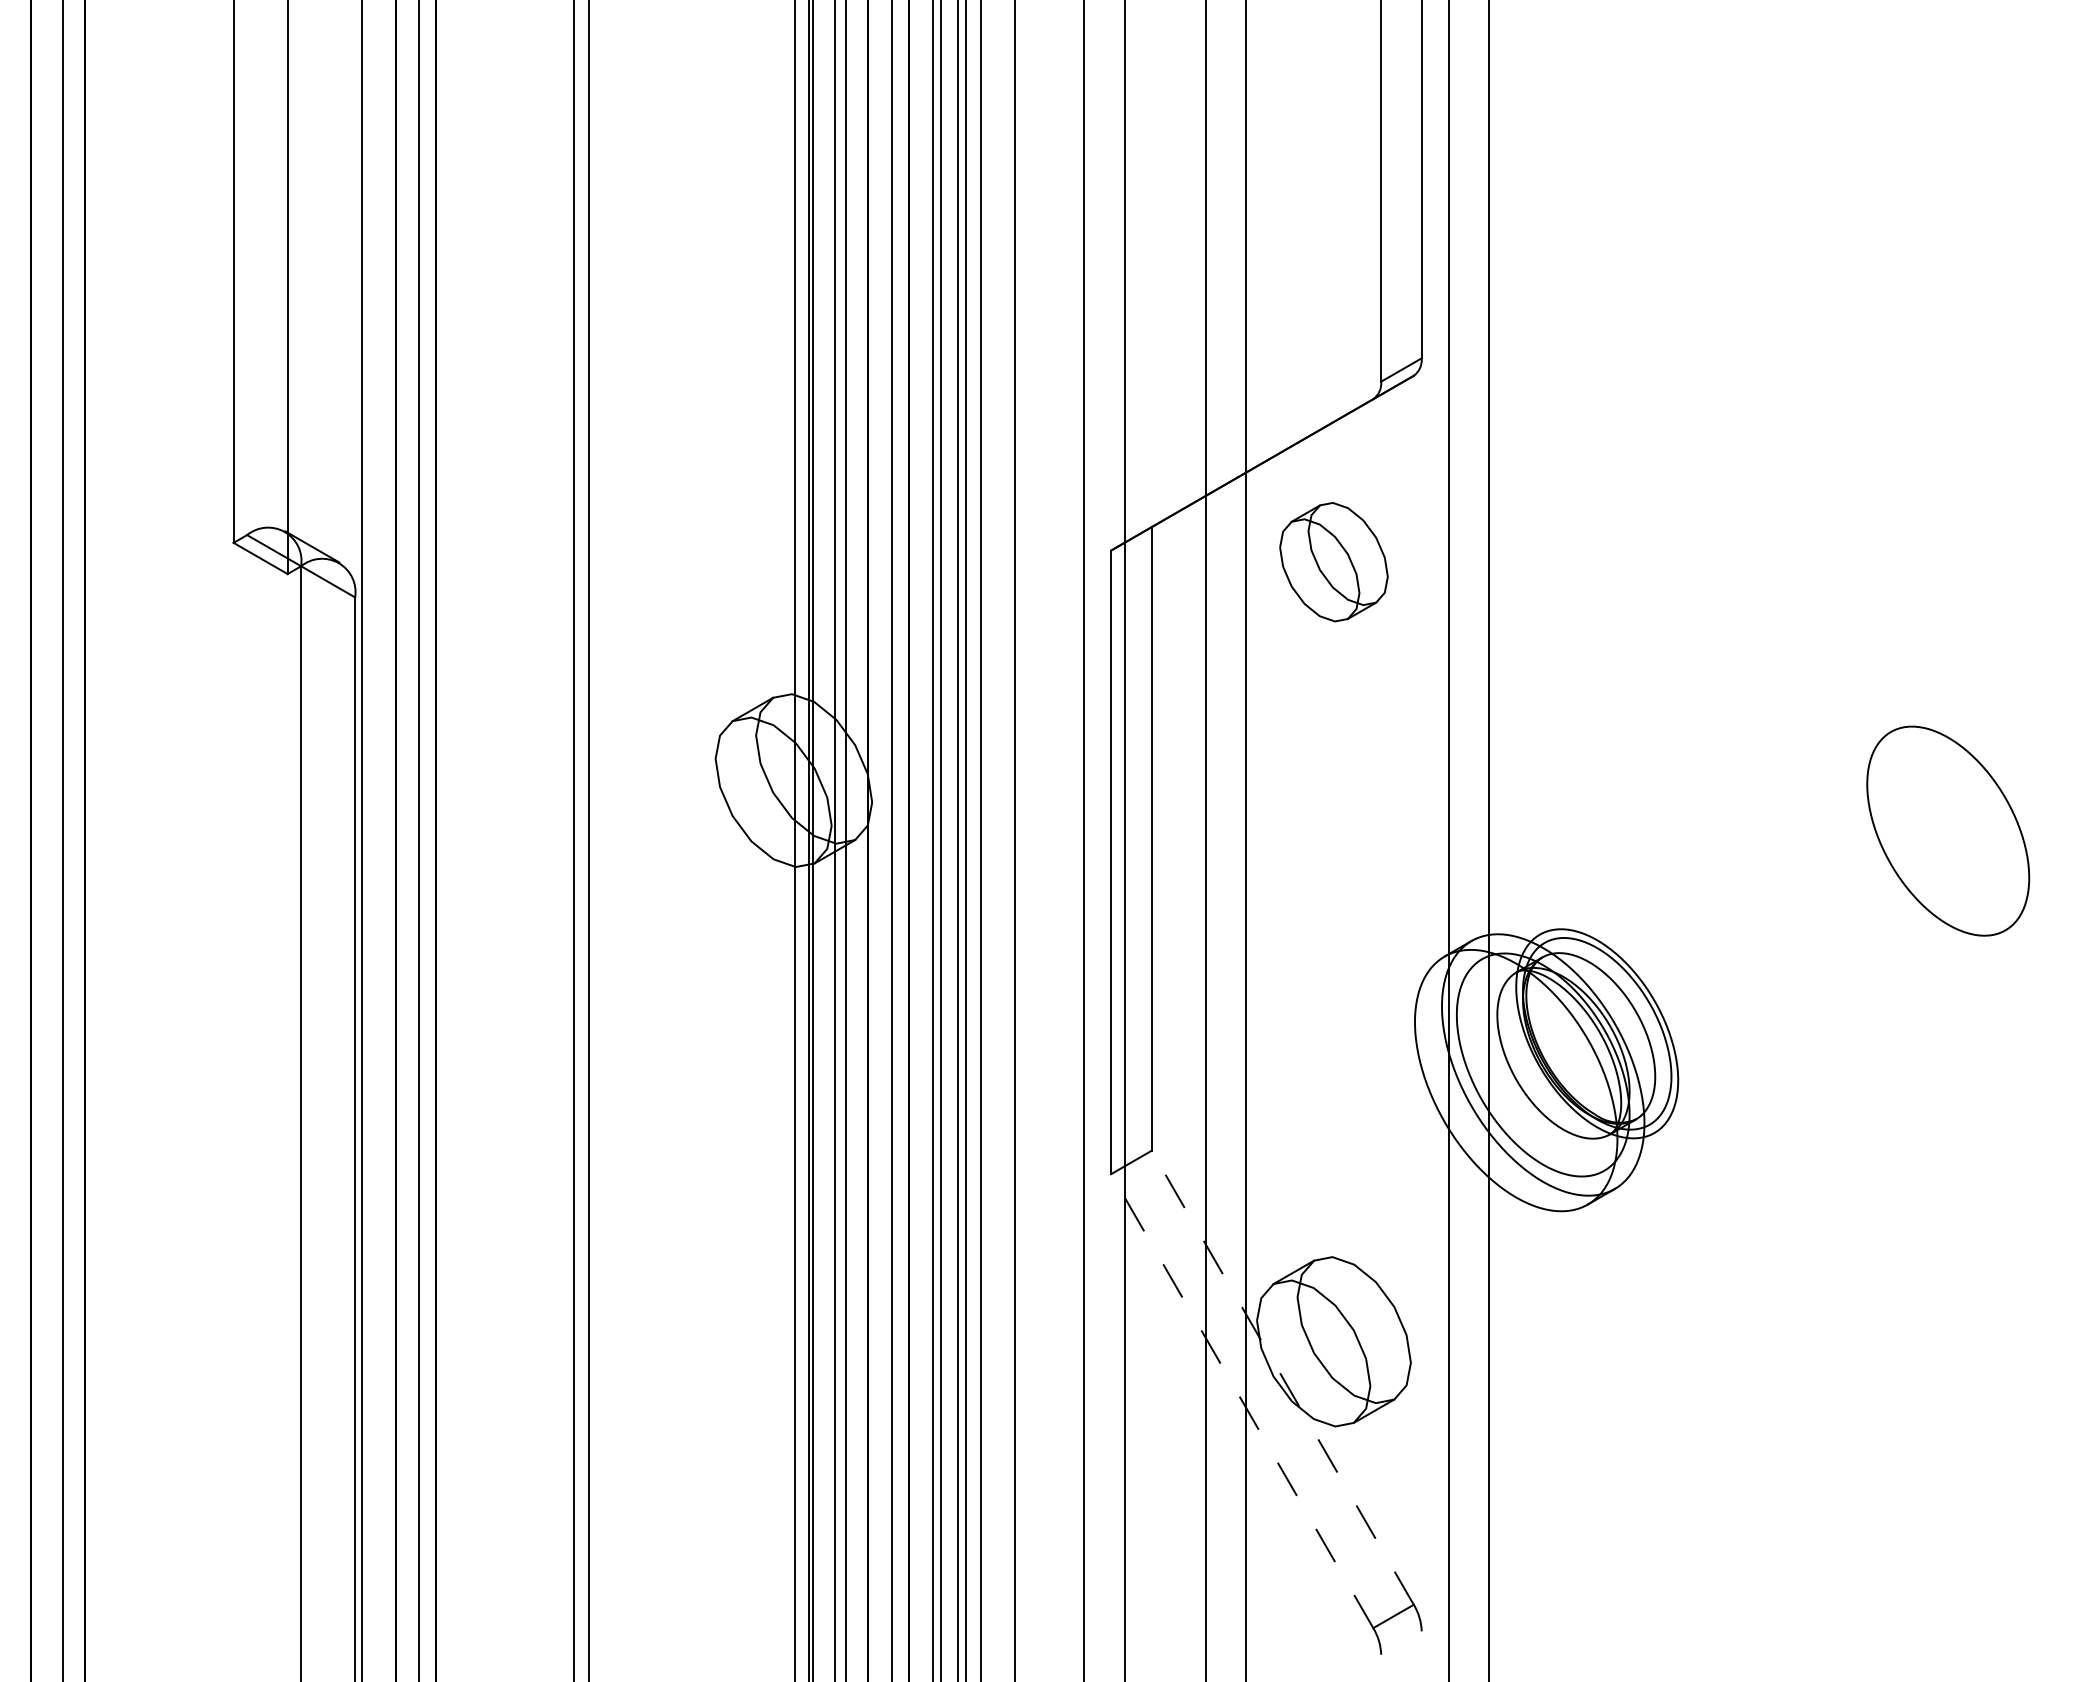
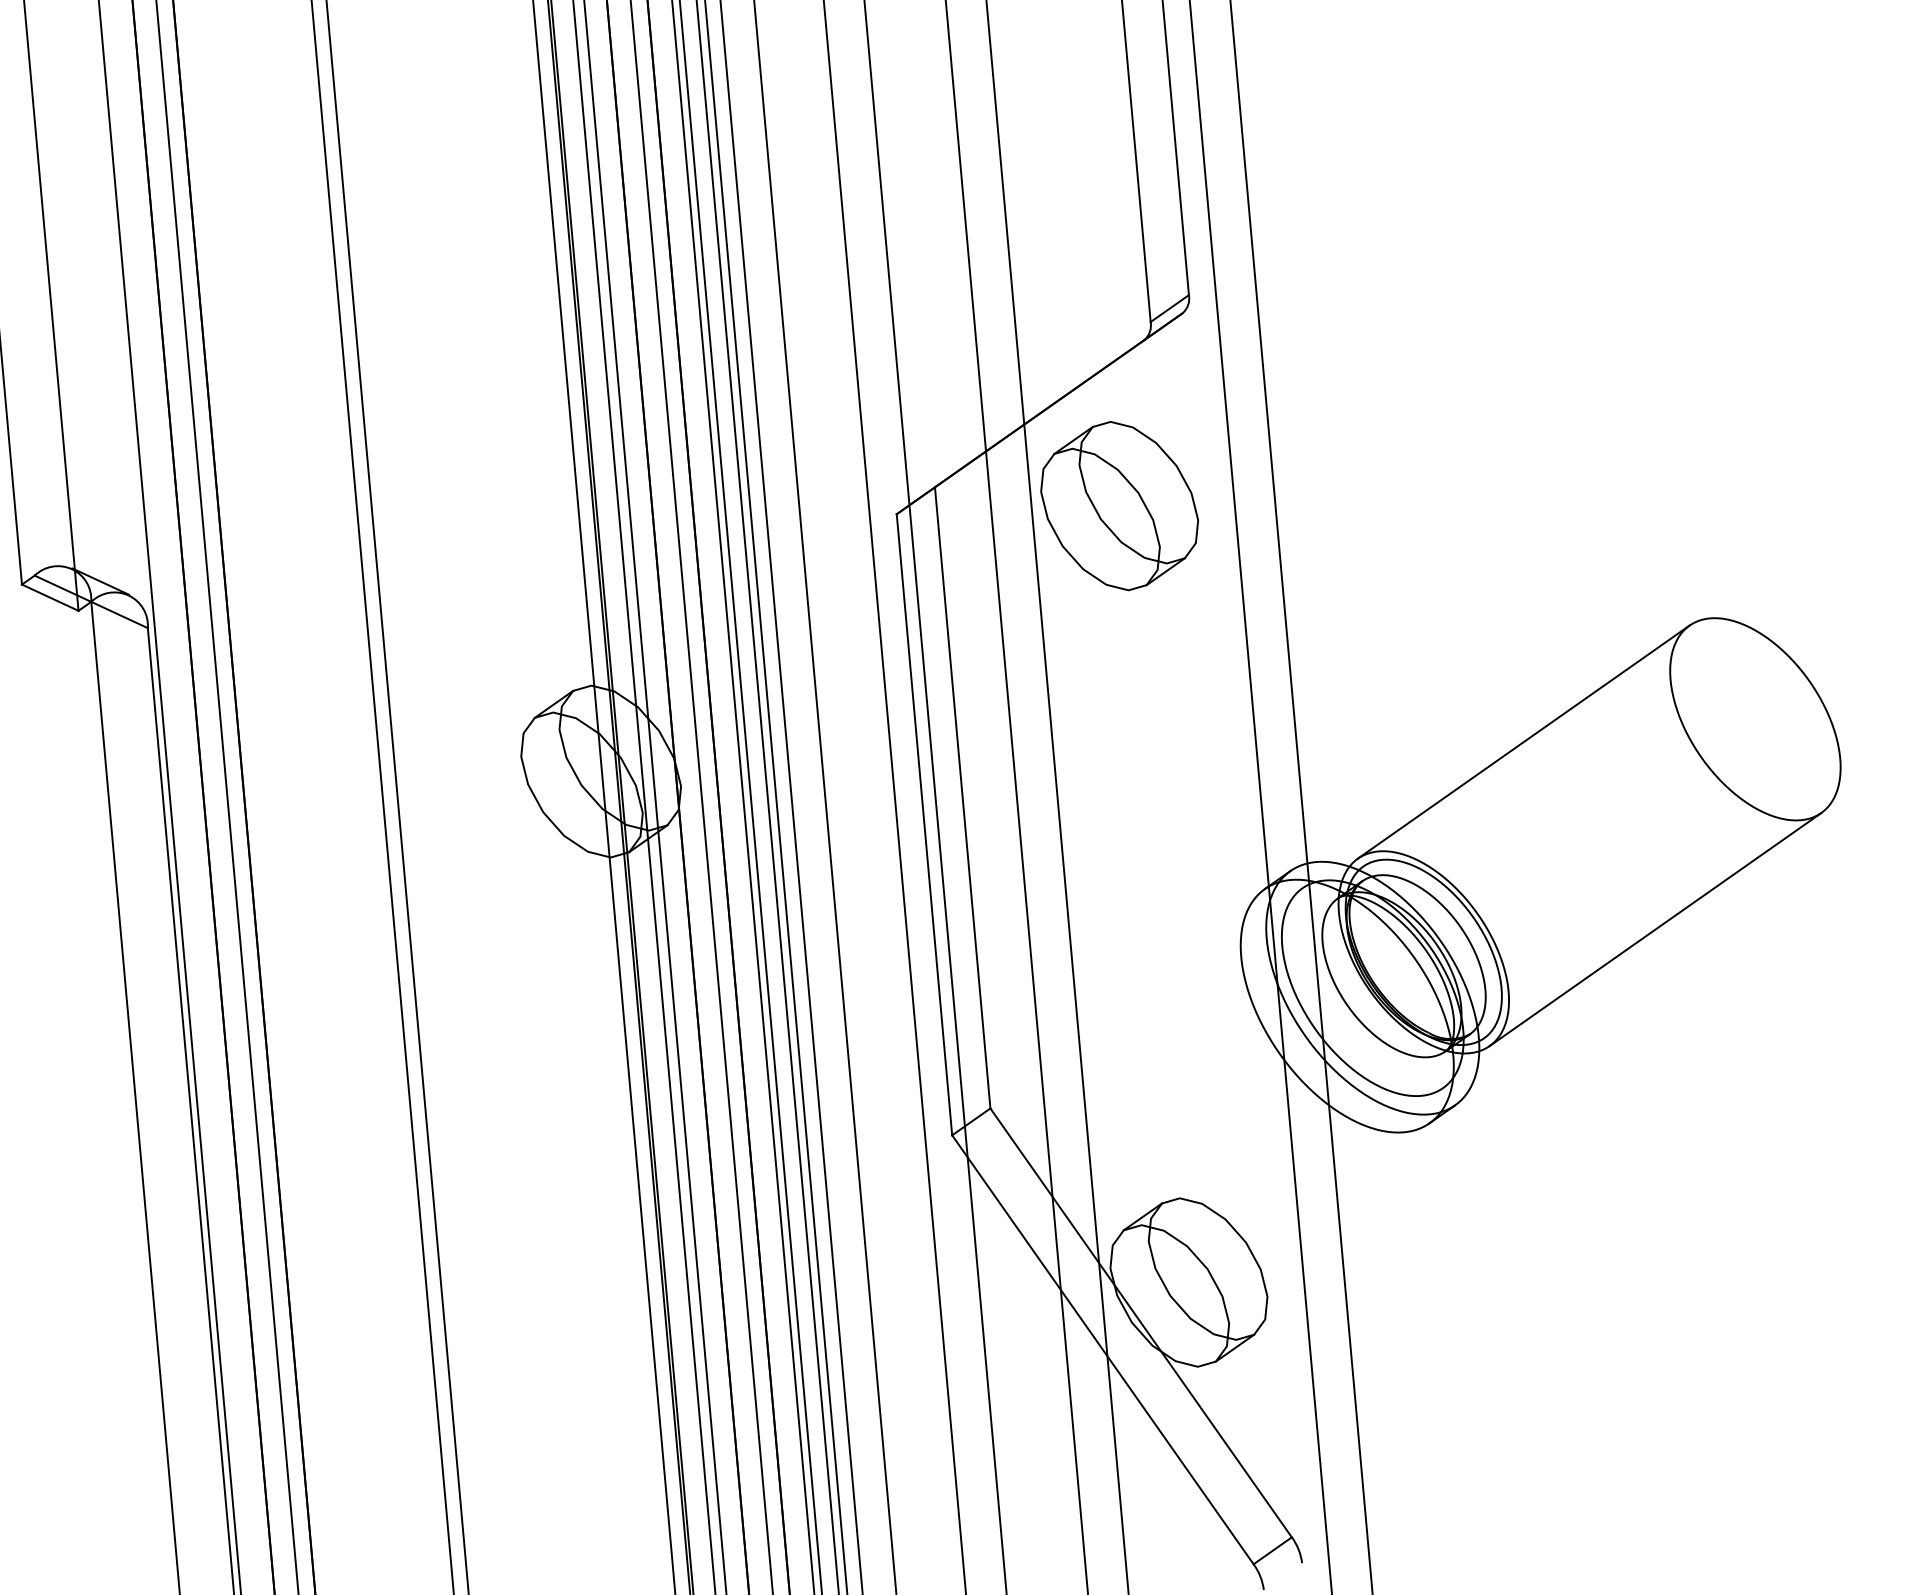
part: (1333, 561) -> (1119, 505), size x1.43
line: (1714, 832) -> (1522, 741), added
line: (1829, 1031) -> (1654, 929), added
line: (1282, 1377) -> (1140, 1322), dashed -> solid
line: (1242, 1400) -> (1103, 1349), dashed -> solid

